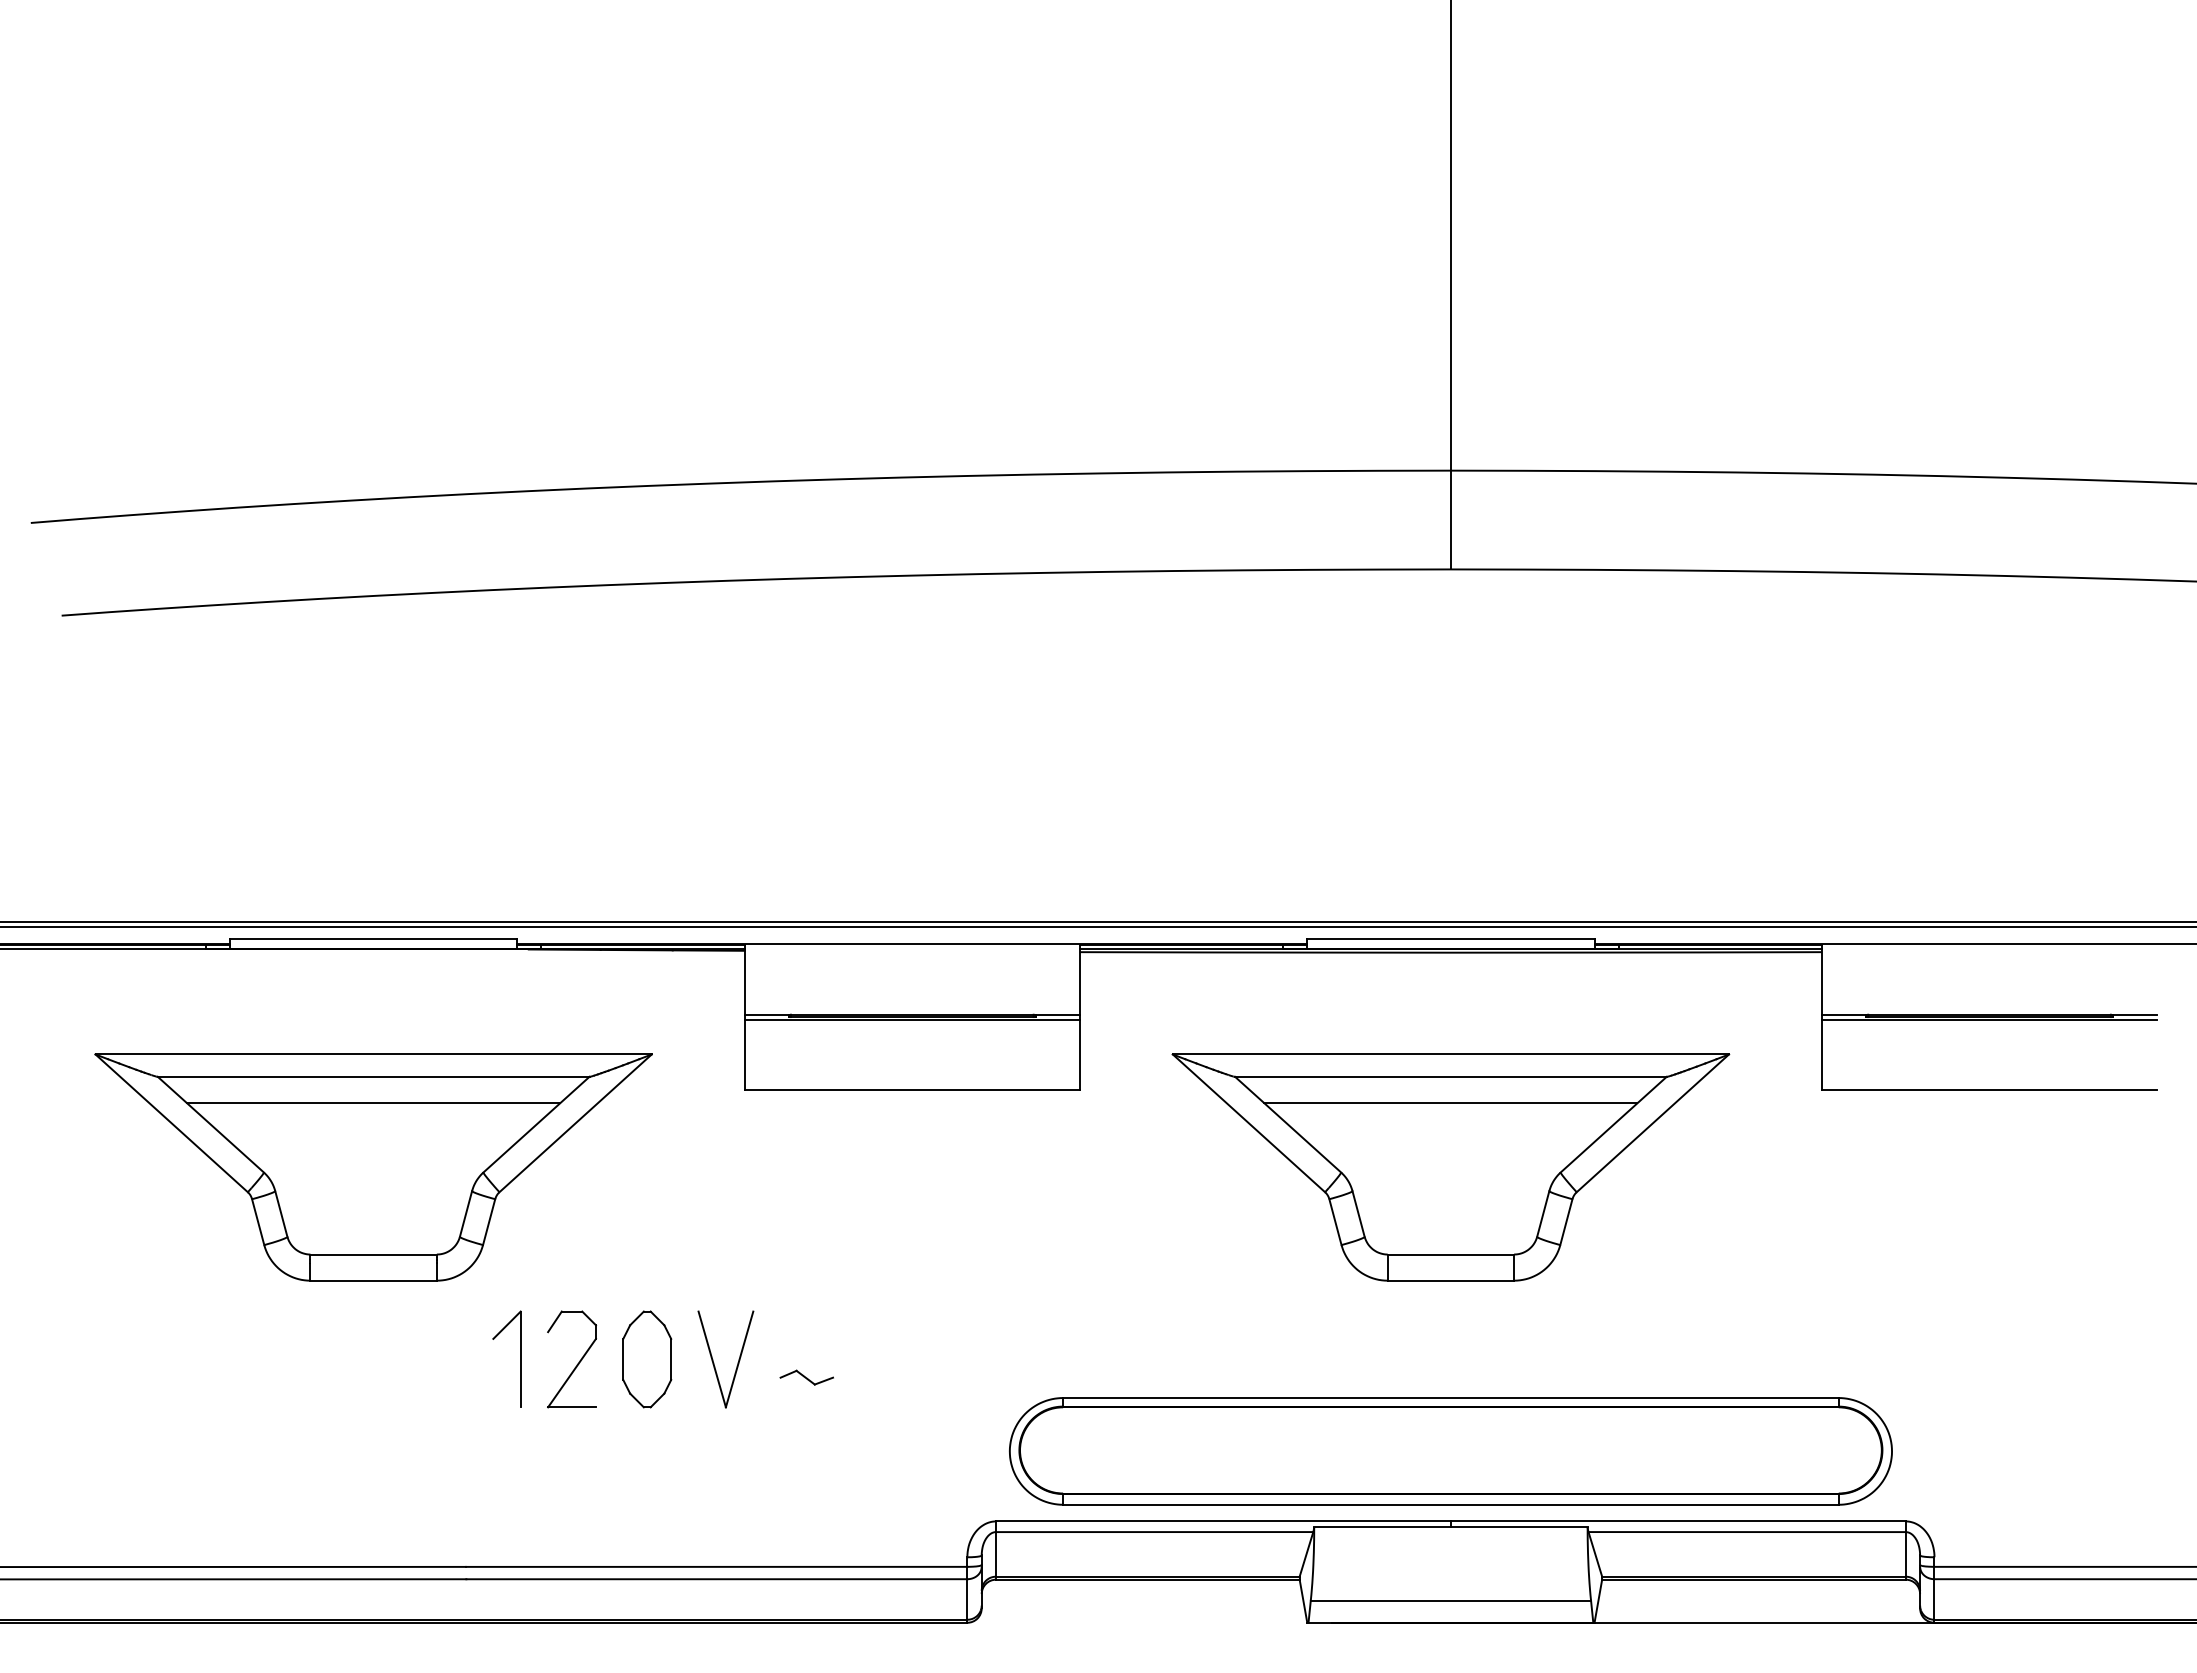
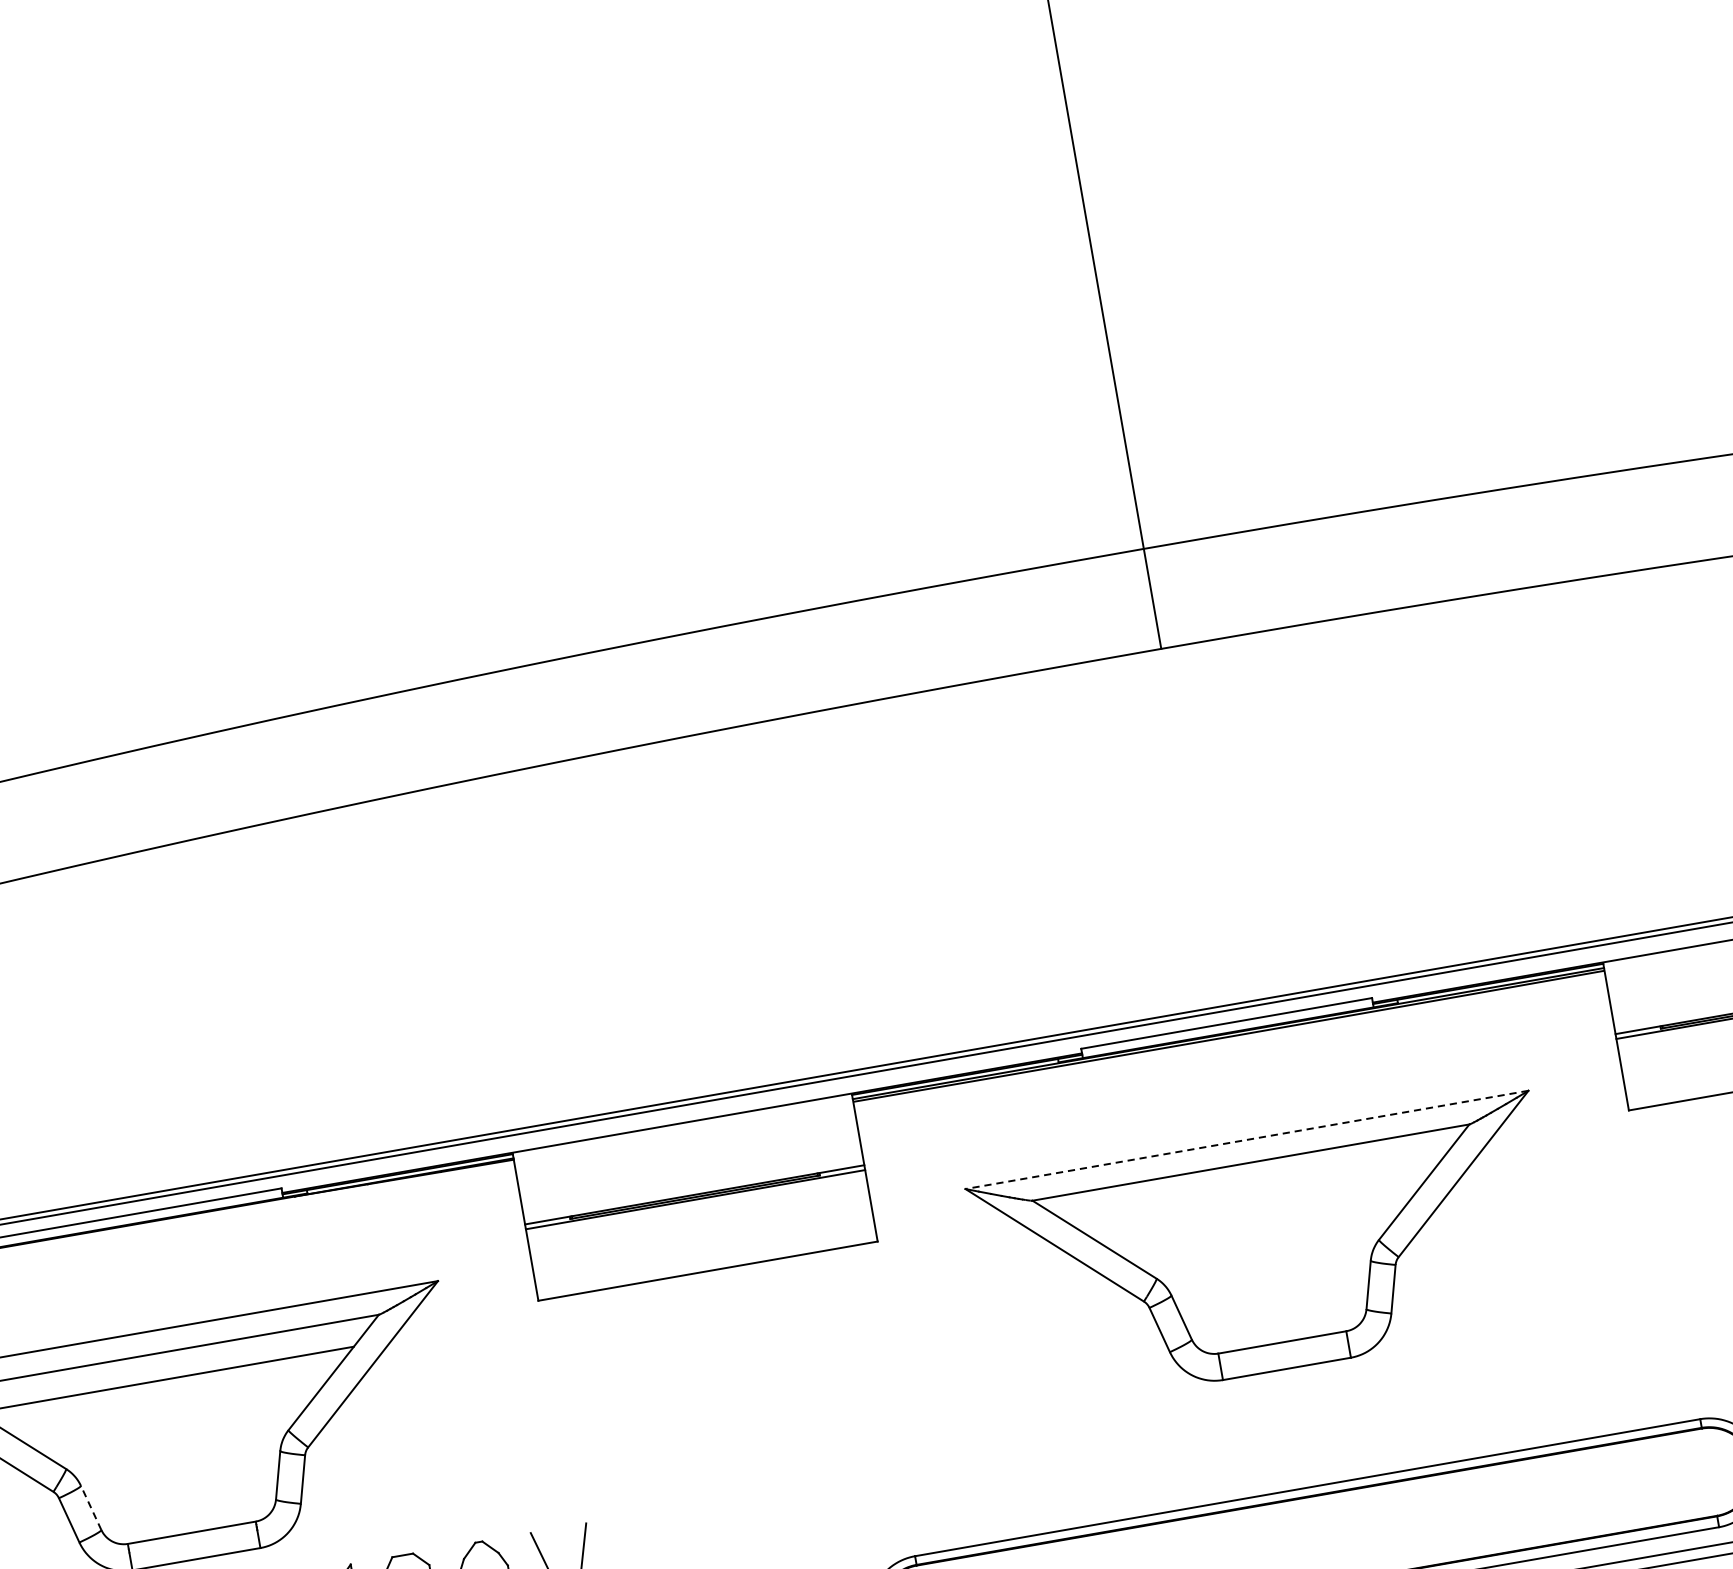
line: (1450, 1054) -> (1246, 1140), solid -> dashed
line: (1450, 1103) -> (1255, 1189), removed
line: (281, 1213) -> (91, 1507), solid -> dashed

